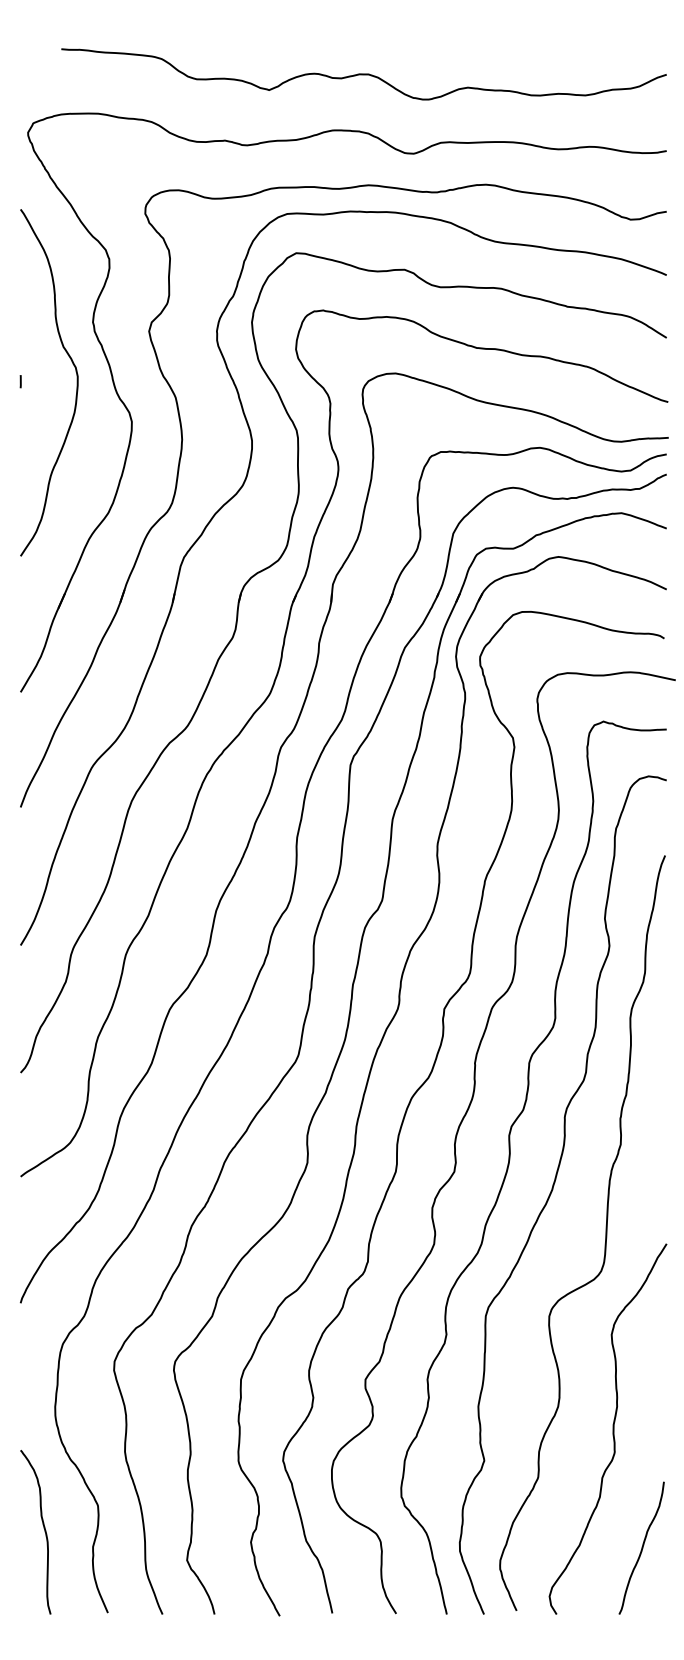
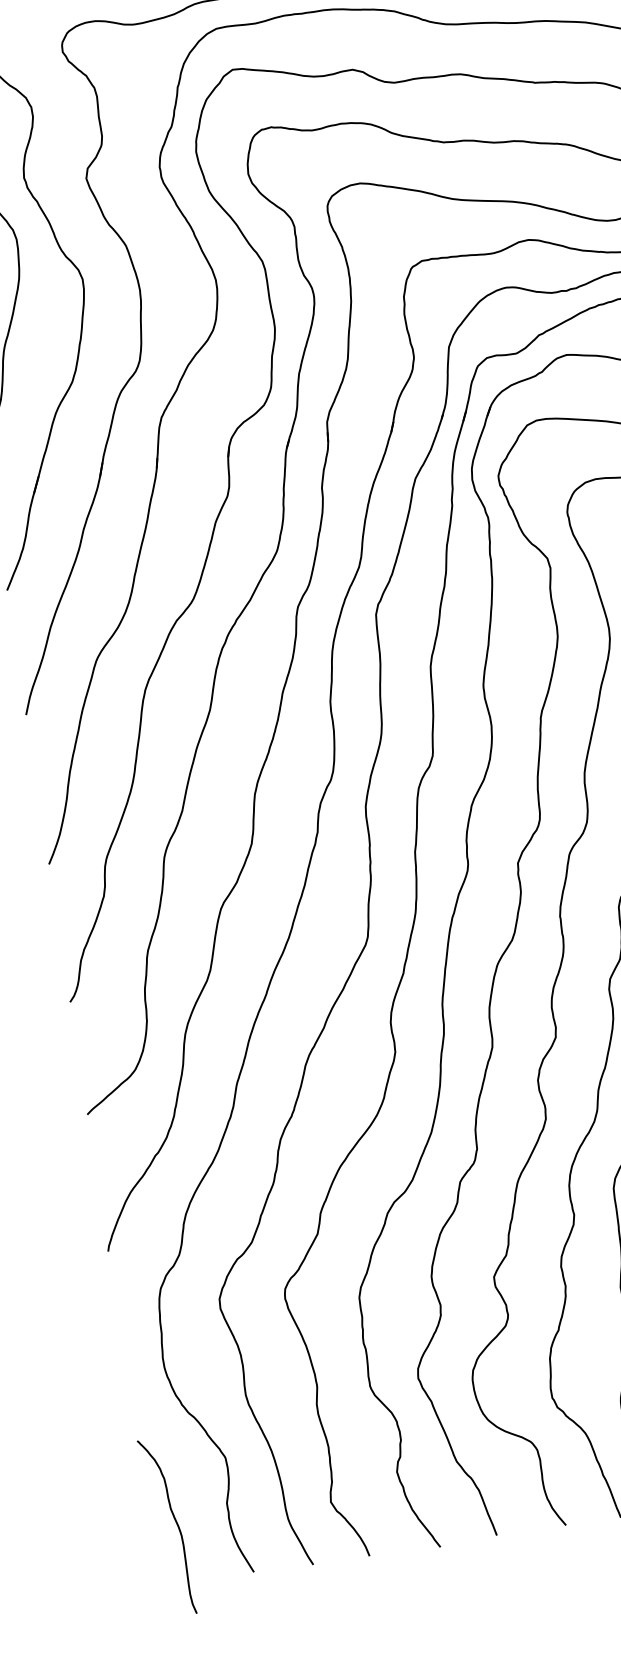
curve: (43, 1528) -> (174, 1521), moved

